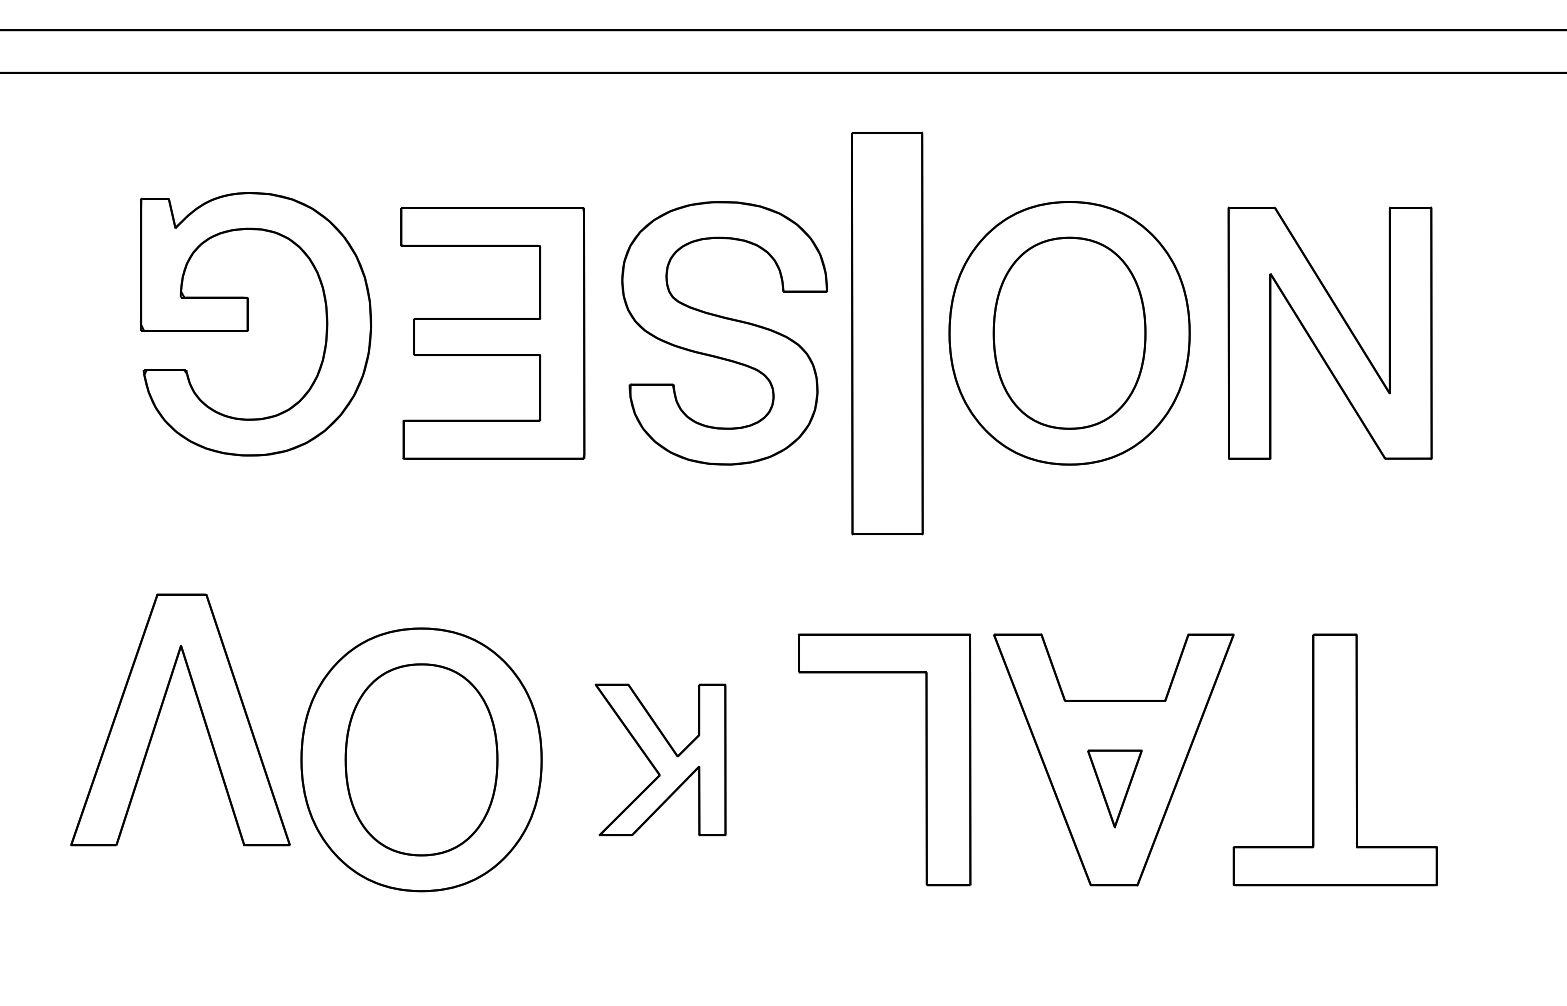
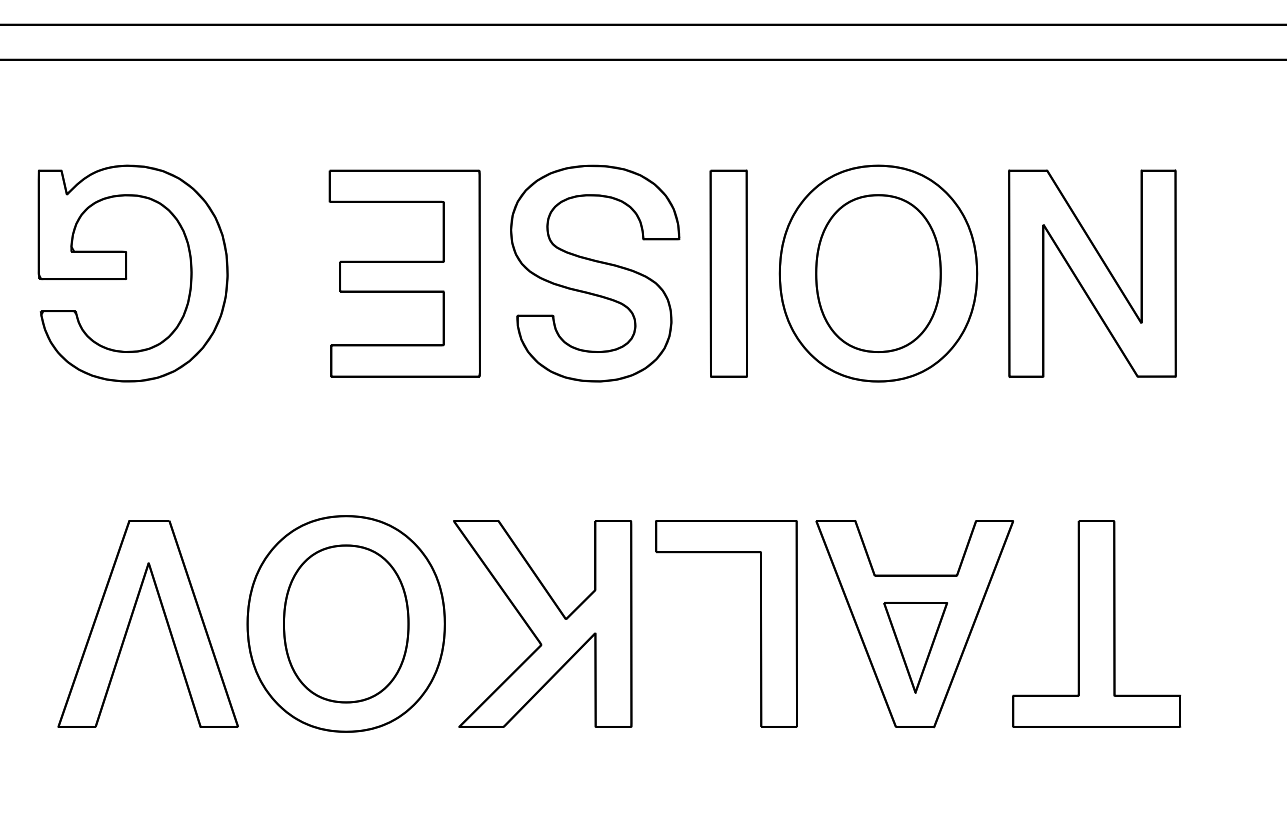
part: (248, 324) -> (126, 273), moved
part: (887, 332) -> (728, 272), size x0.62
part: (160, 713) -> (131, 618), moved
part: (660, 759) -> (542, 623), size x1.67
part: (1114, 788) -> (915, 647), size x1.43

